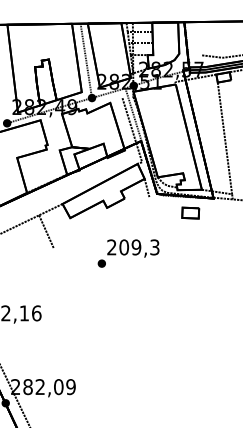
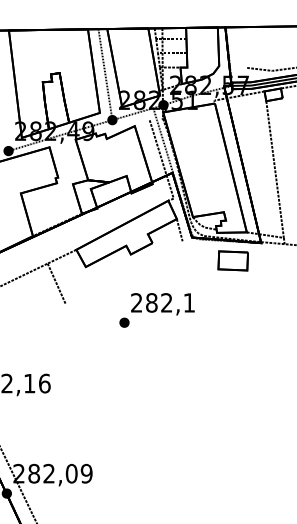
part: (190, 212) -> (232, 260), size x1.43
text: (139, 247) -> (170, 302), 209,3 -> 282,1

